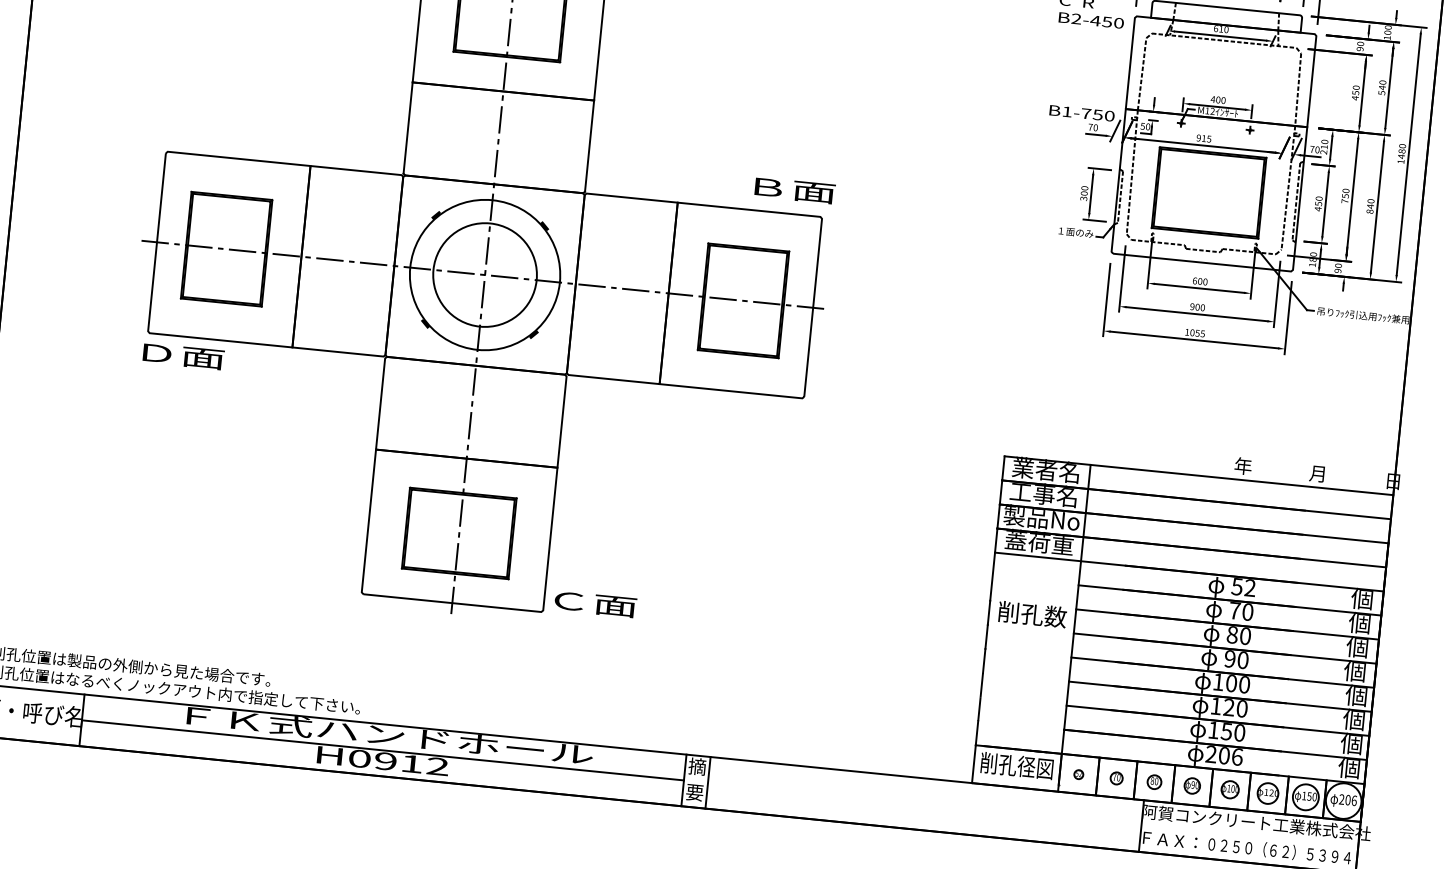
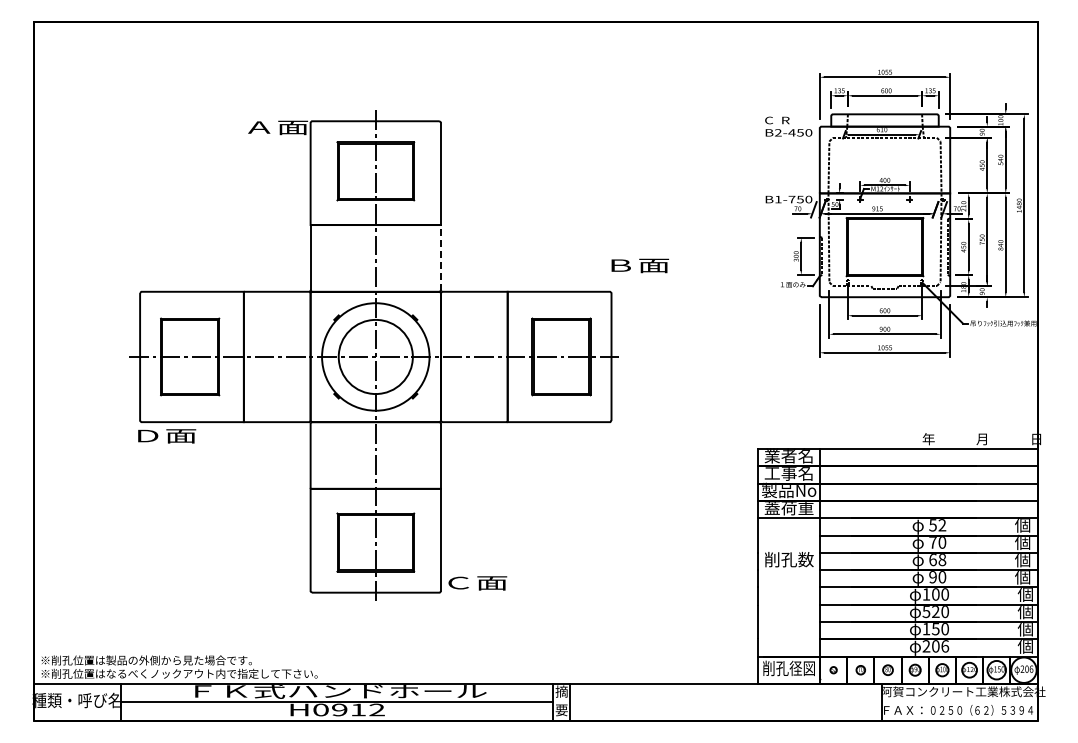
line: (588, 145) -> (440, 257), solid -> dashed
text: (793, 189) -> (639, 265), moved
text: (1238, 636) -> (937, 560), 80 -> 68
text: (1216, 707) -> (926, 612), 120 -> 520

